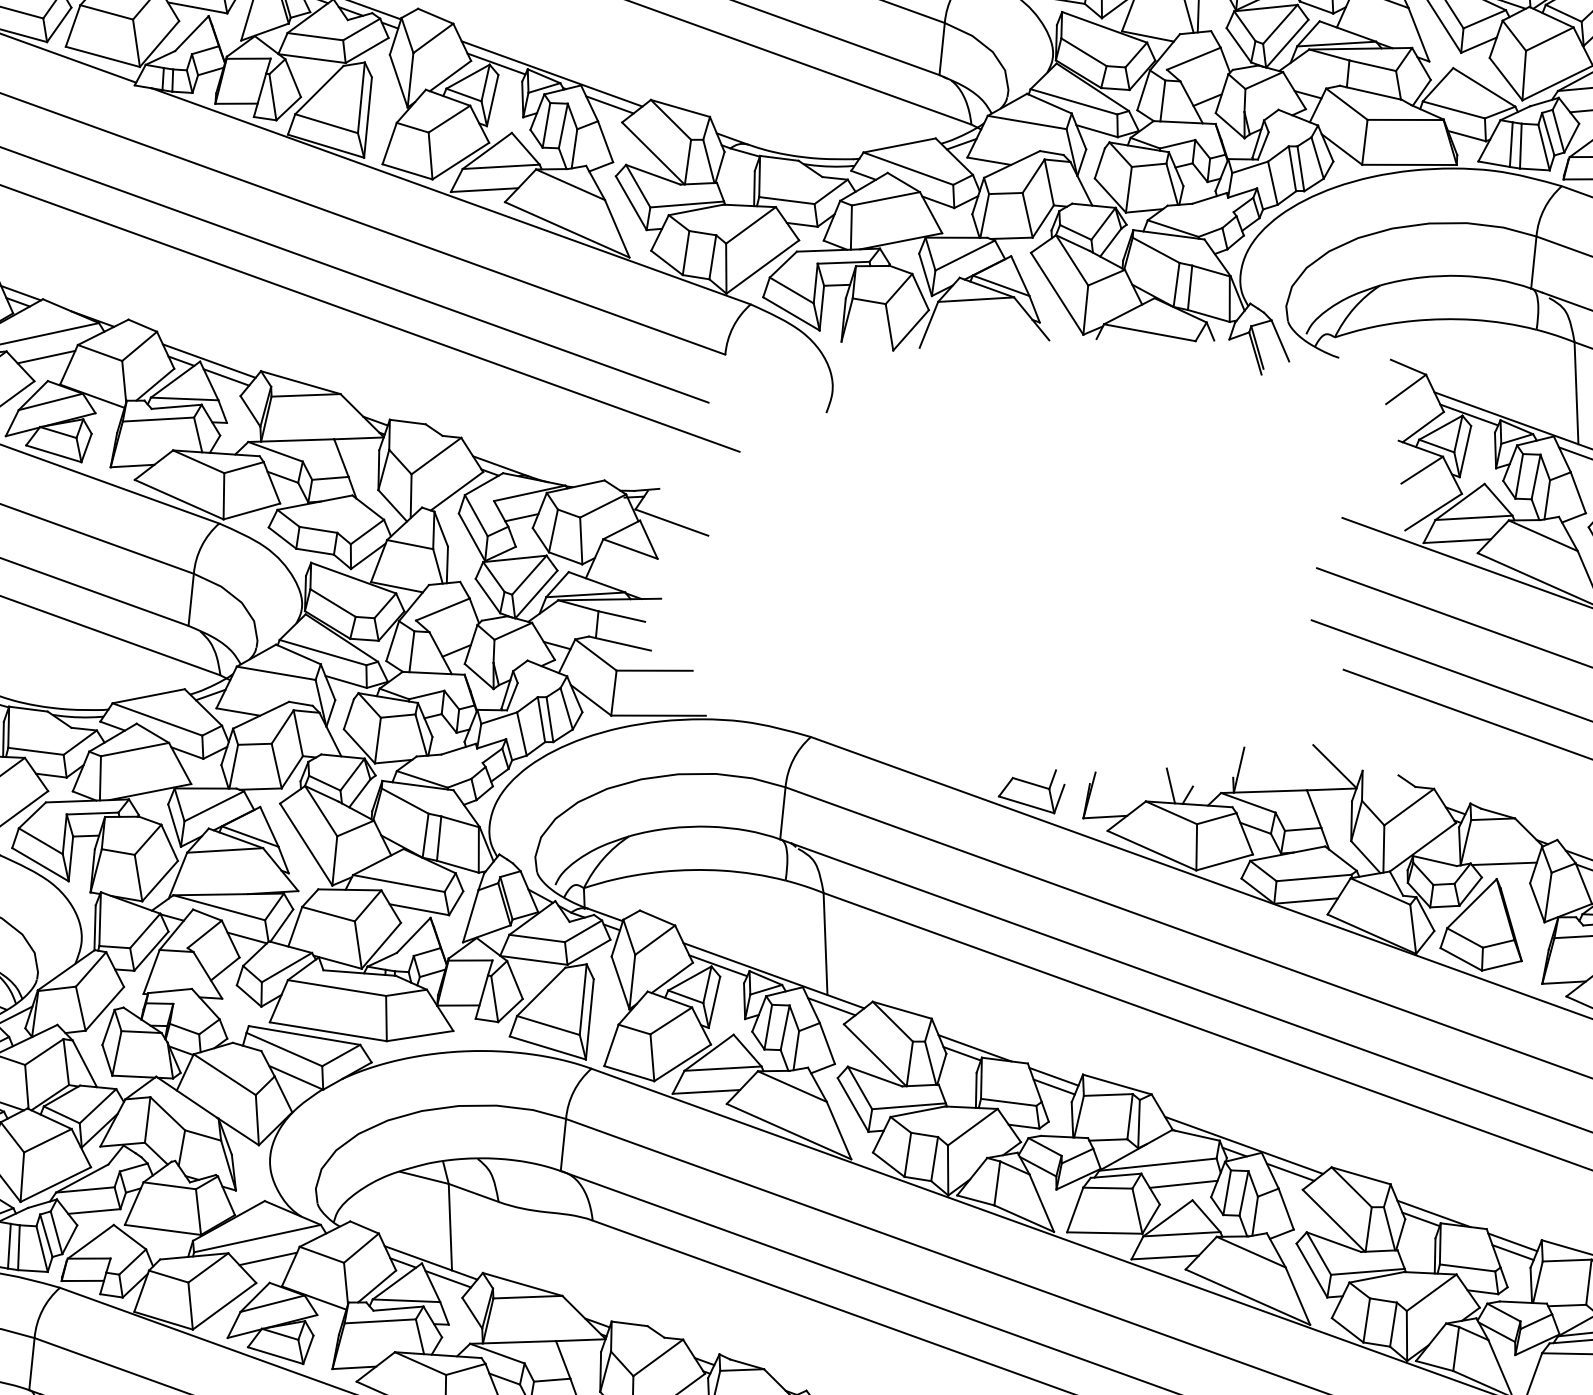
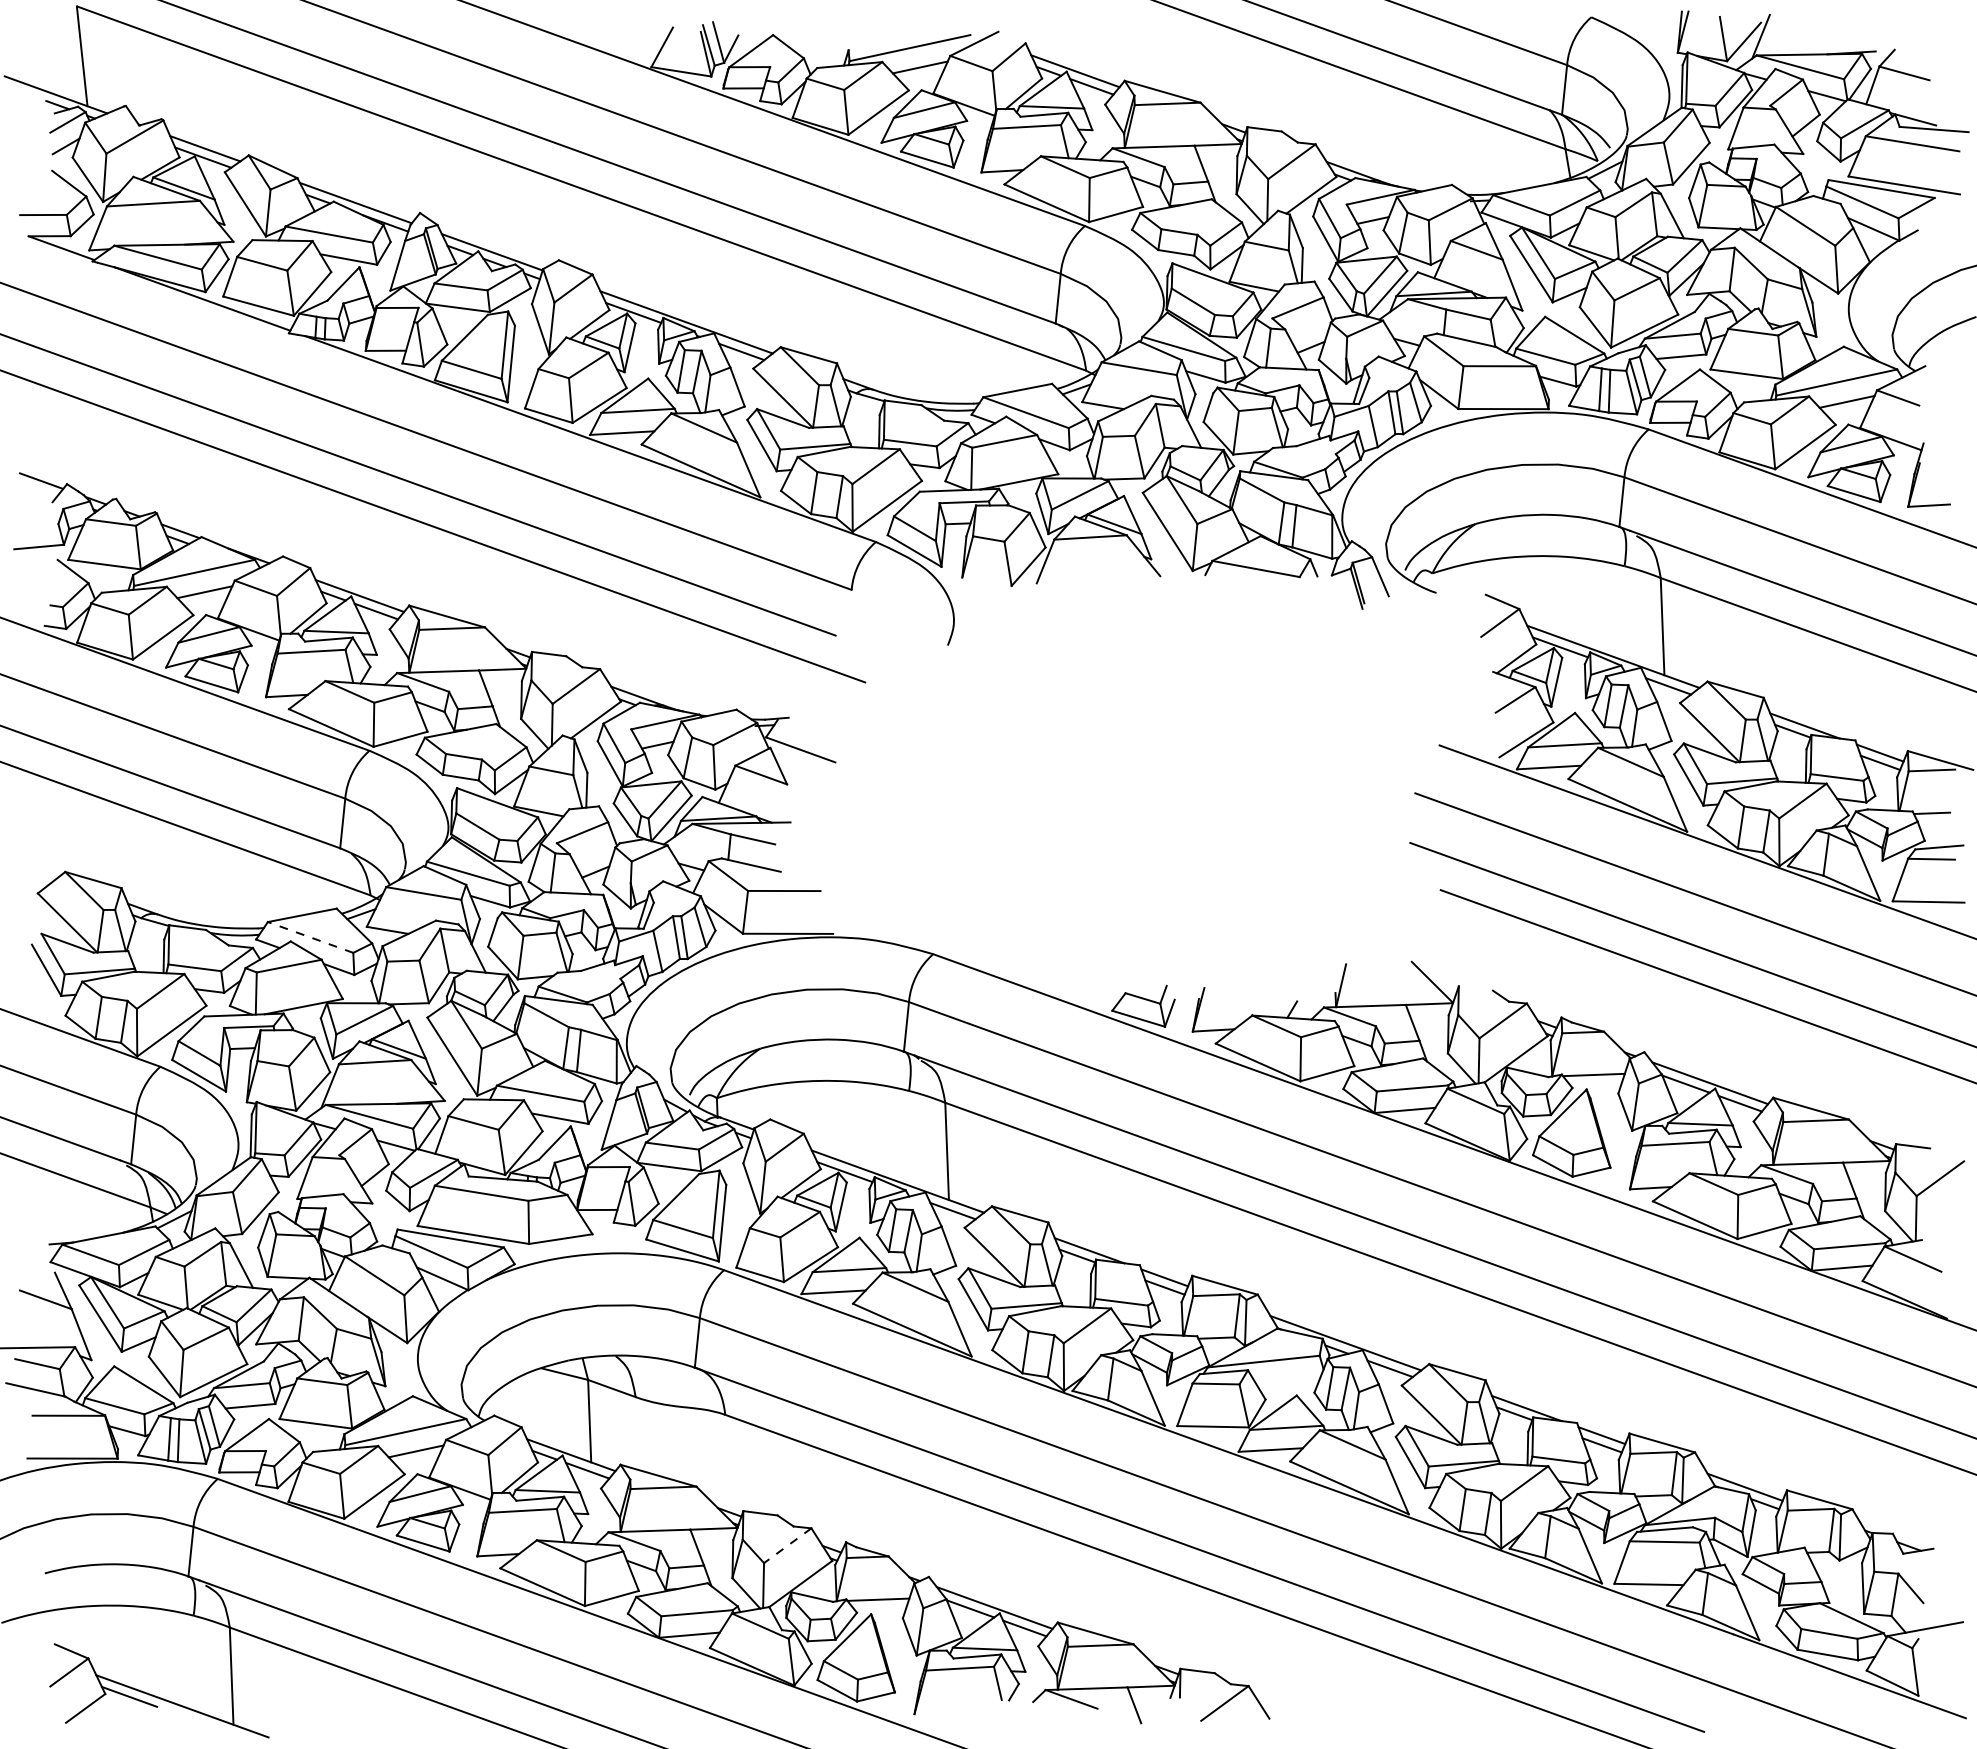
line: (157, 719) -> (310, 937), solid -> dashed
line: (1171, 785) -> (1276, 1000), removed
line: (1183, 1184) -> (1288, 1380), removed
line: (658, 1358) -> (787, 1546), solid -> dashed

